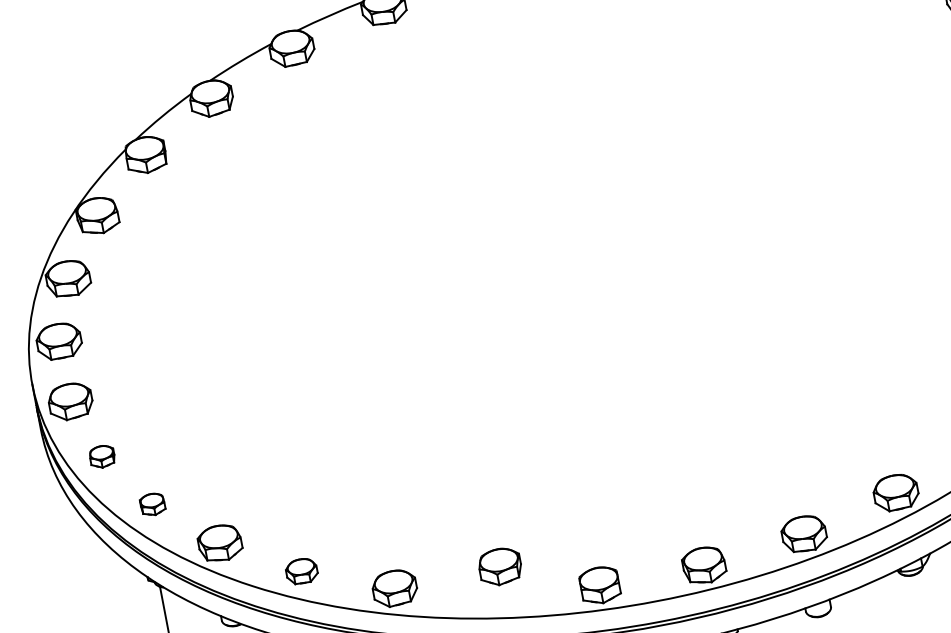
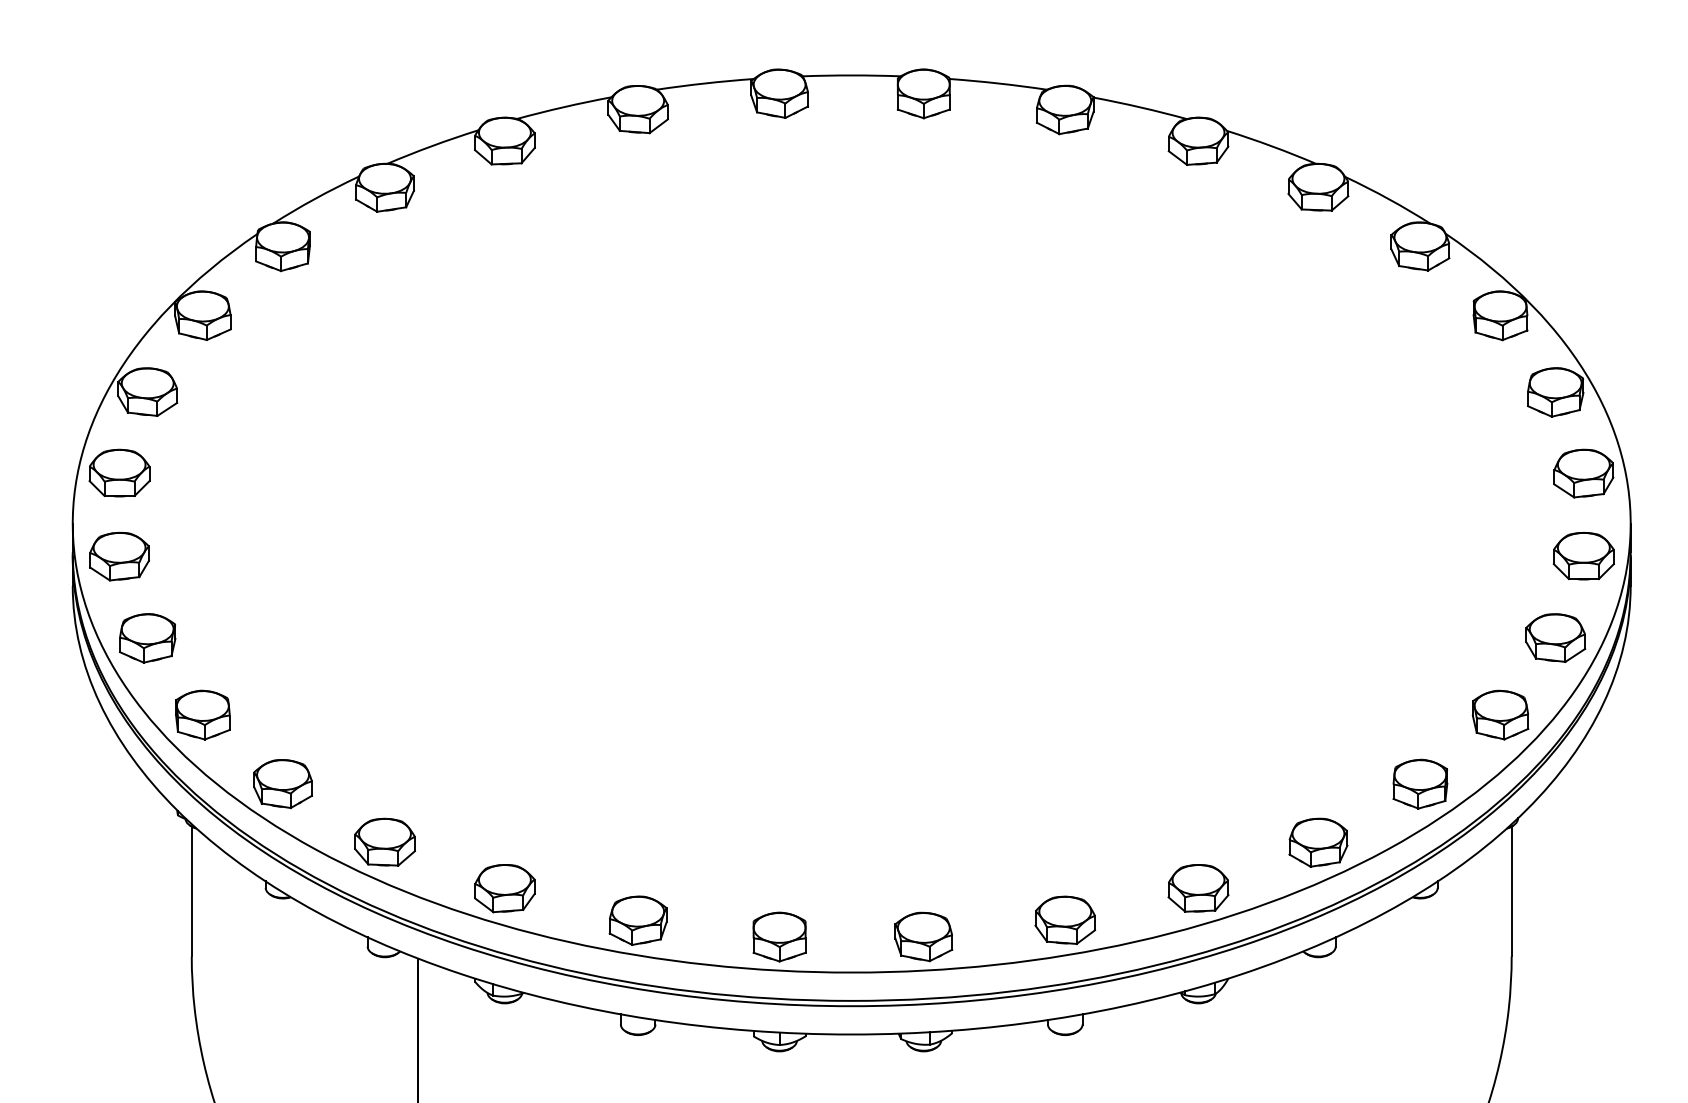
part: (102, 456) -> (147, 638), size x1.67
part: (152, 504) -> (202, 714), size x1.67
part: (499, 566) -> (637, 920), moved
part: (301, 570) -> (384, 841), size x1.43

